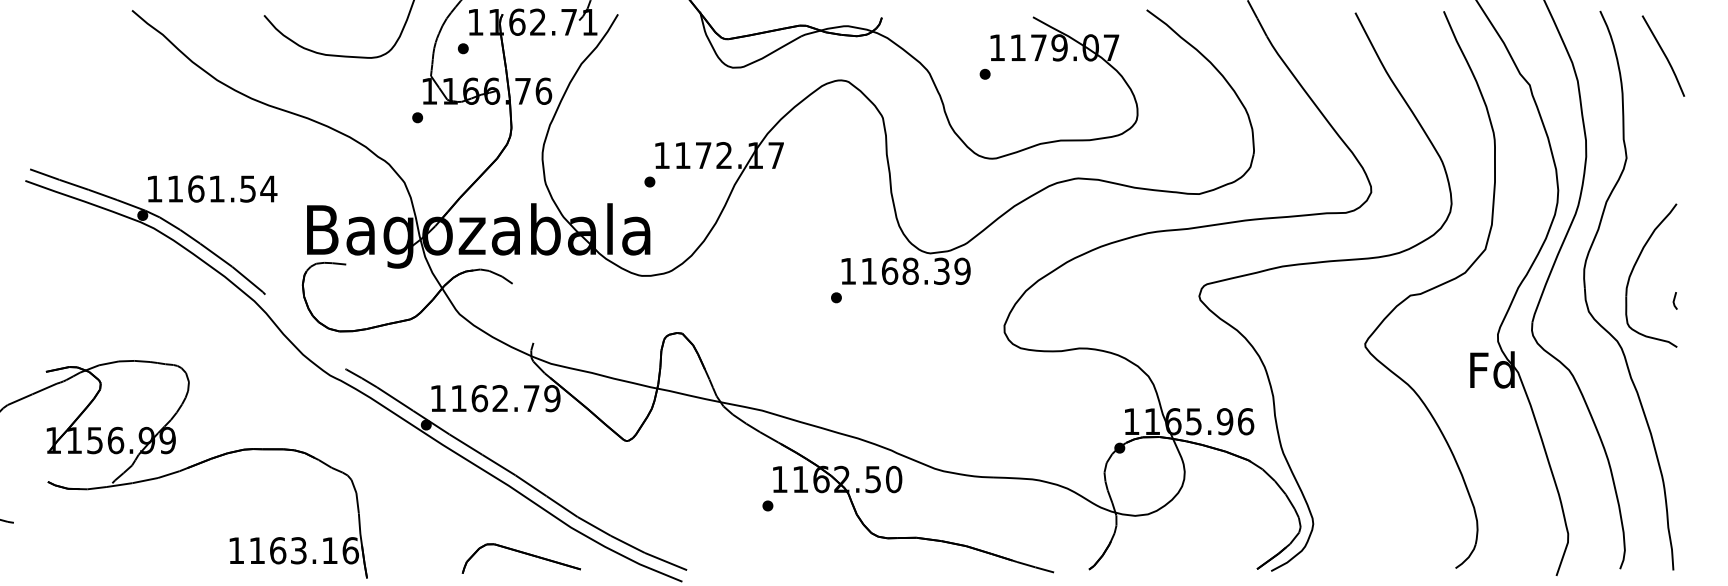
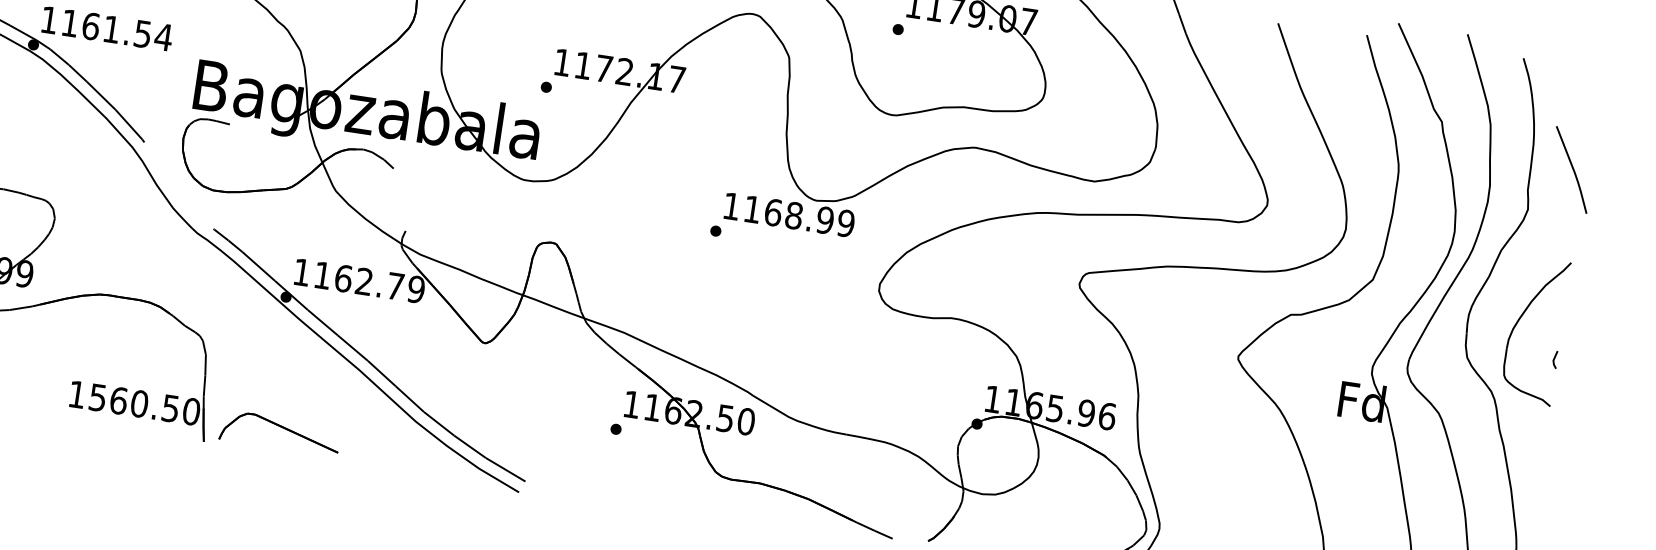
line: (1663, 54) -> (1571, 168), moved
text: (941, 270) -> (825, 219), 1168.39 -> 1168.99
text: (304, 550) -> (145, 404), 1163.16 -> 1560.50
part: (520, 558) -> (279, 432), moved

